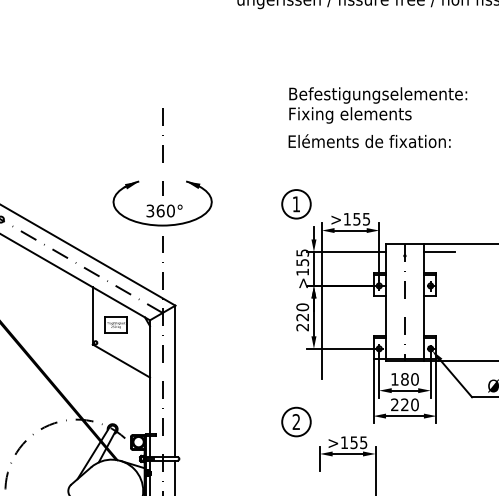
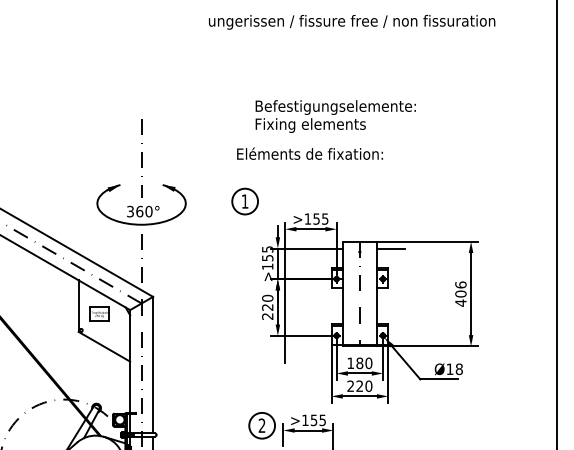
text: (369, 140) -> (309, 153), moved
part: (295, 204) -> (244, 201), moved
part: (295, 421) -> (261, 425), moved

